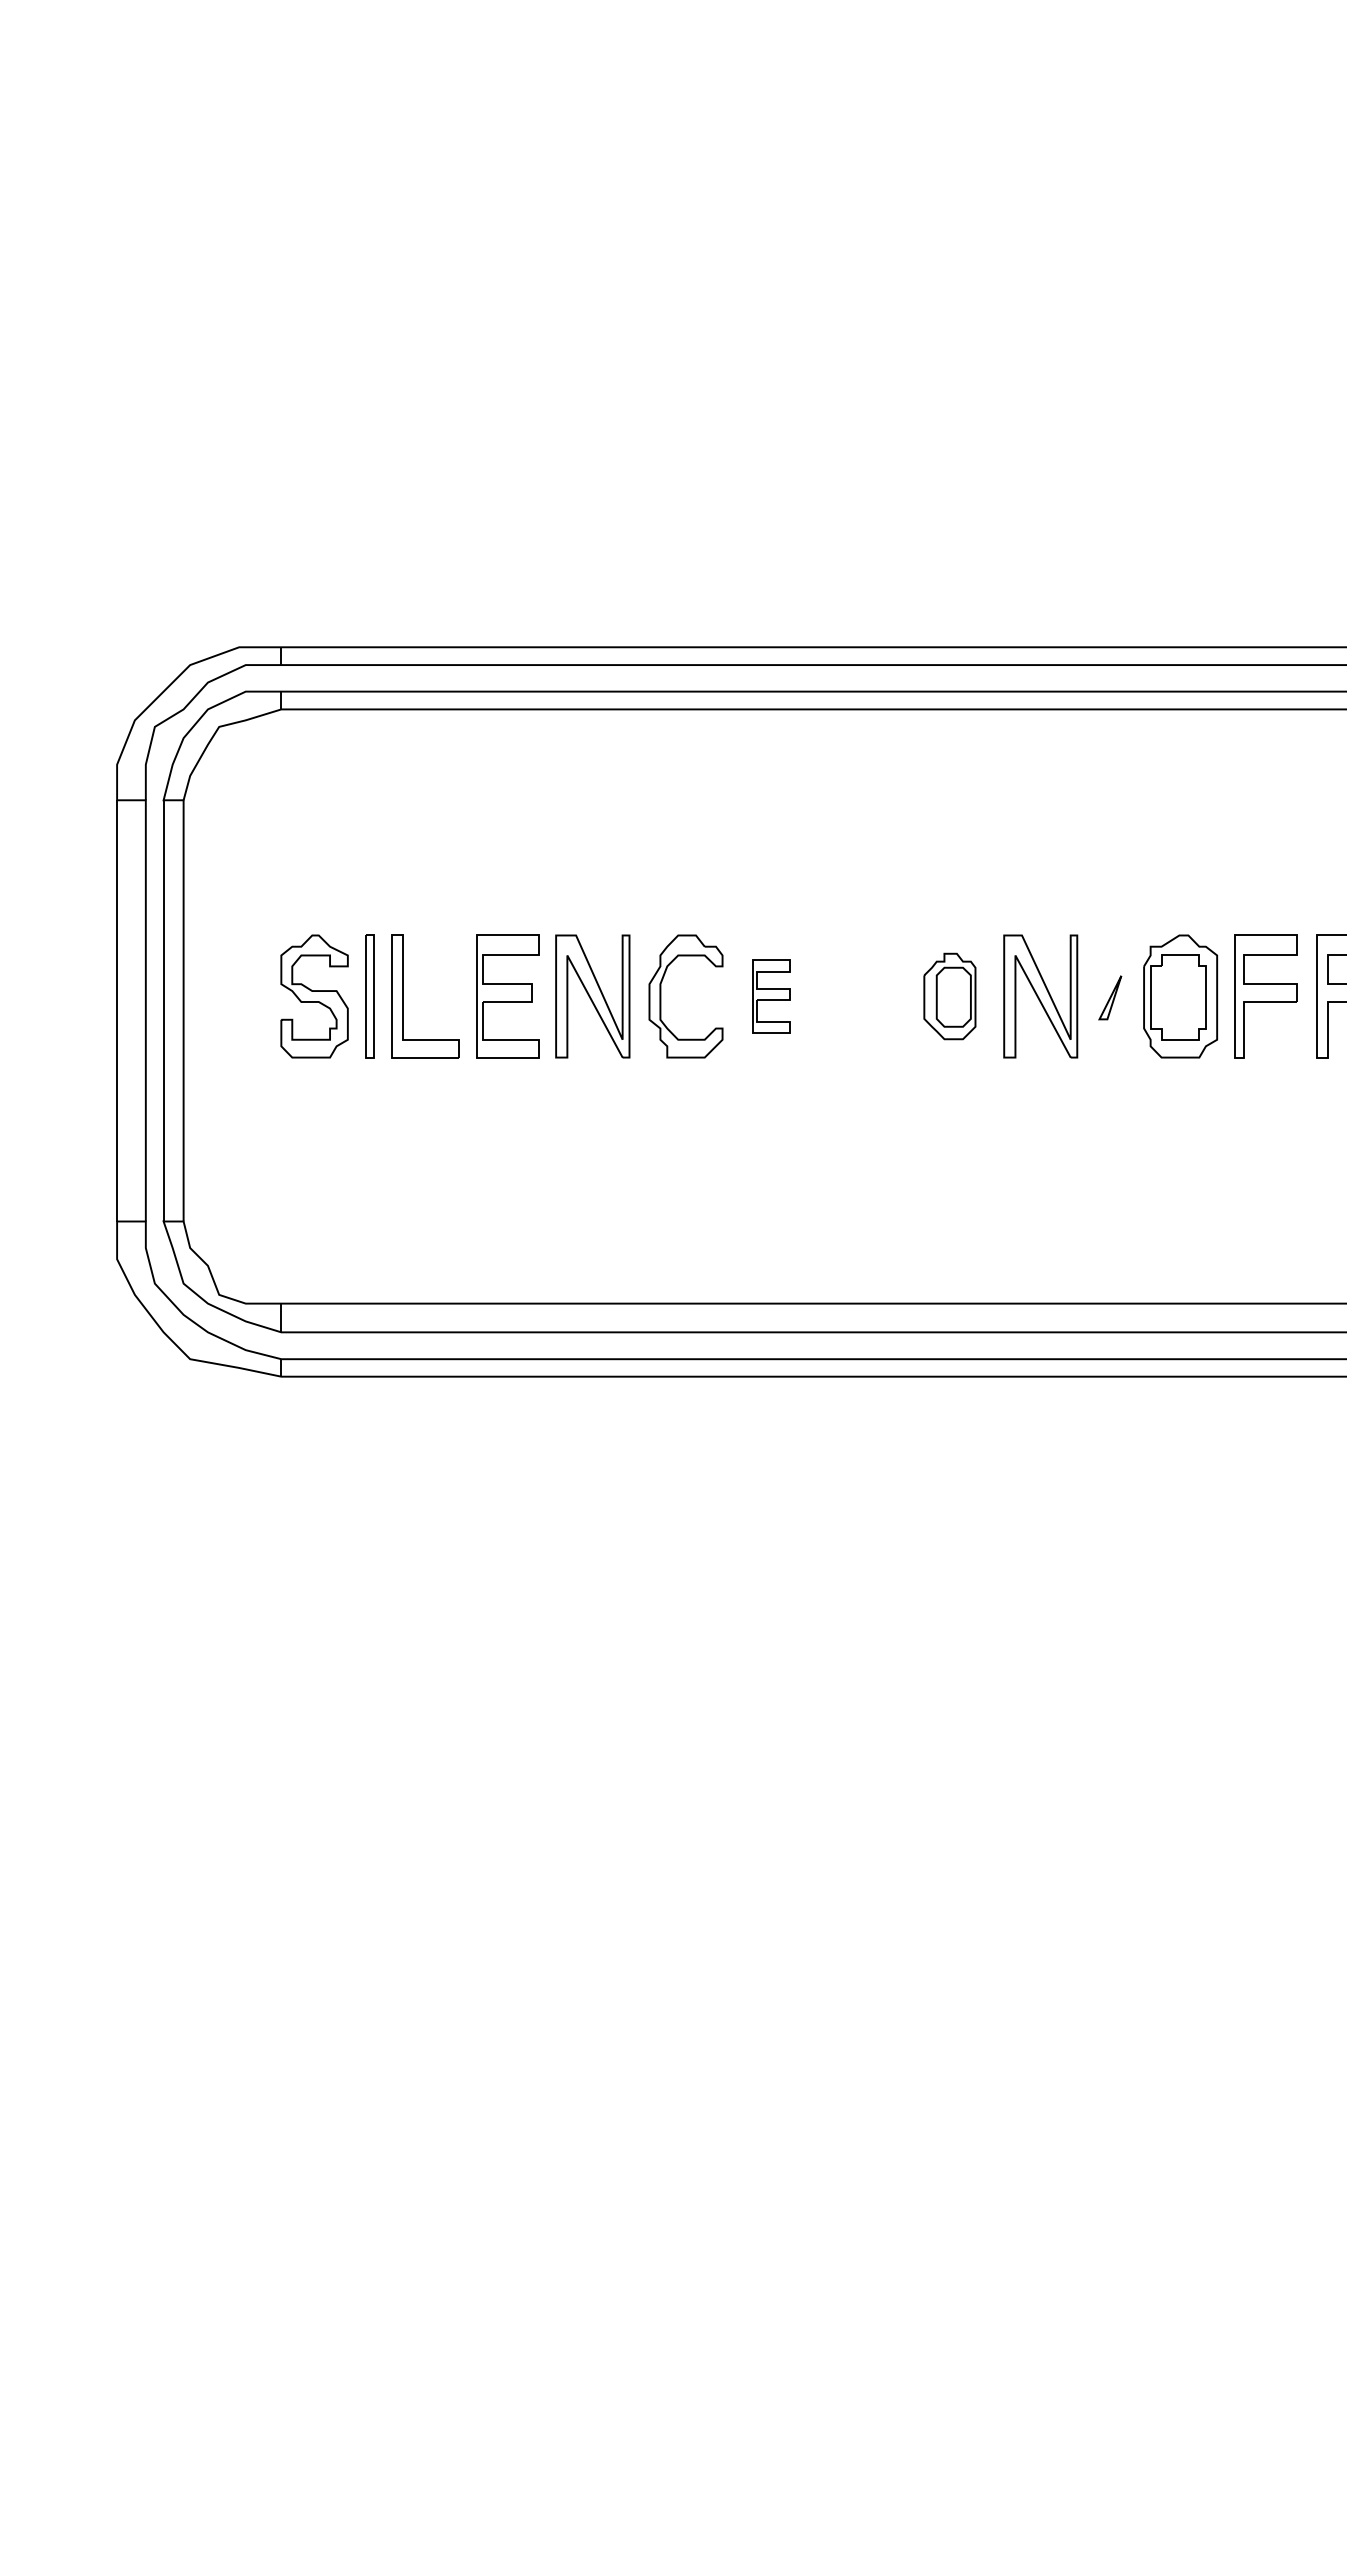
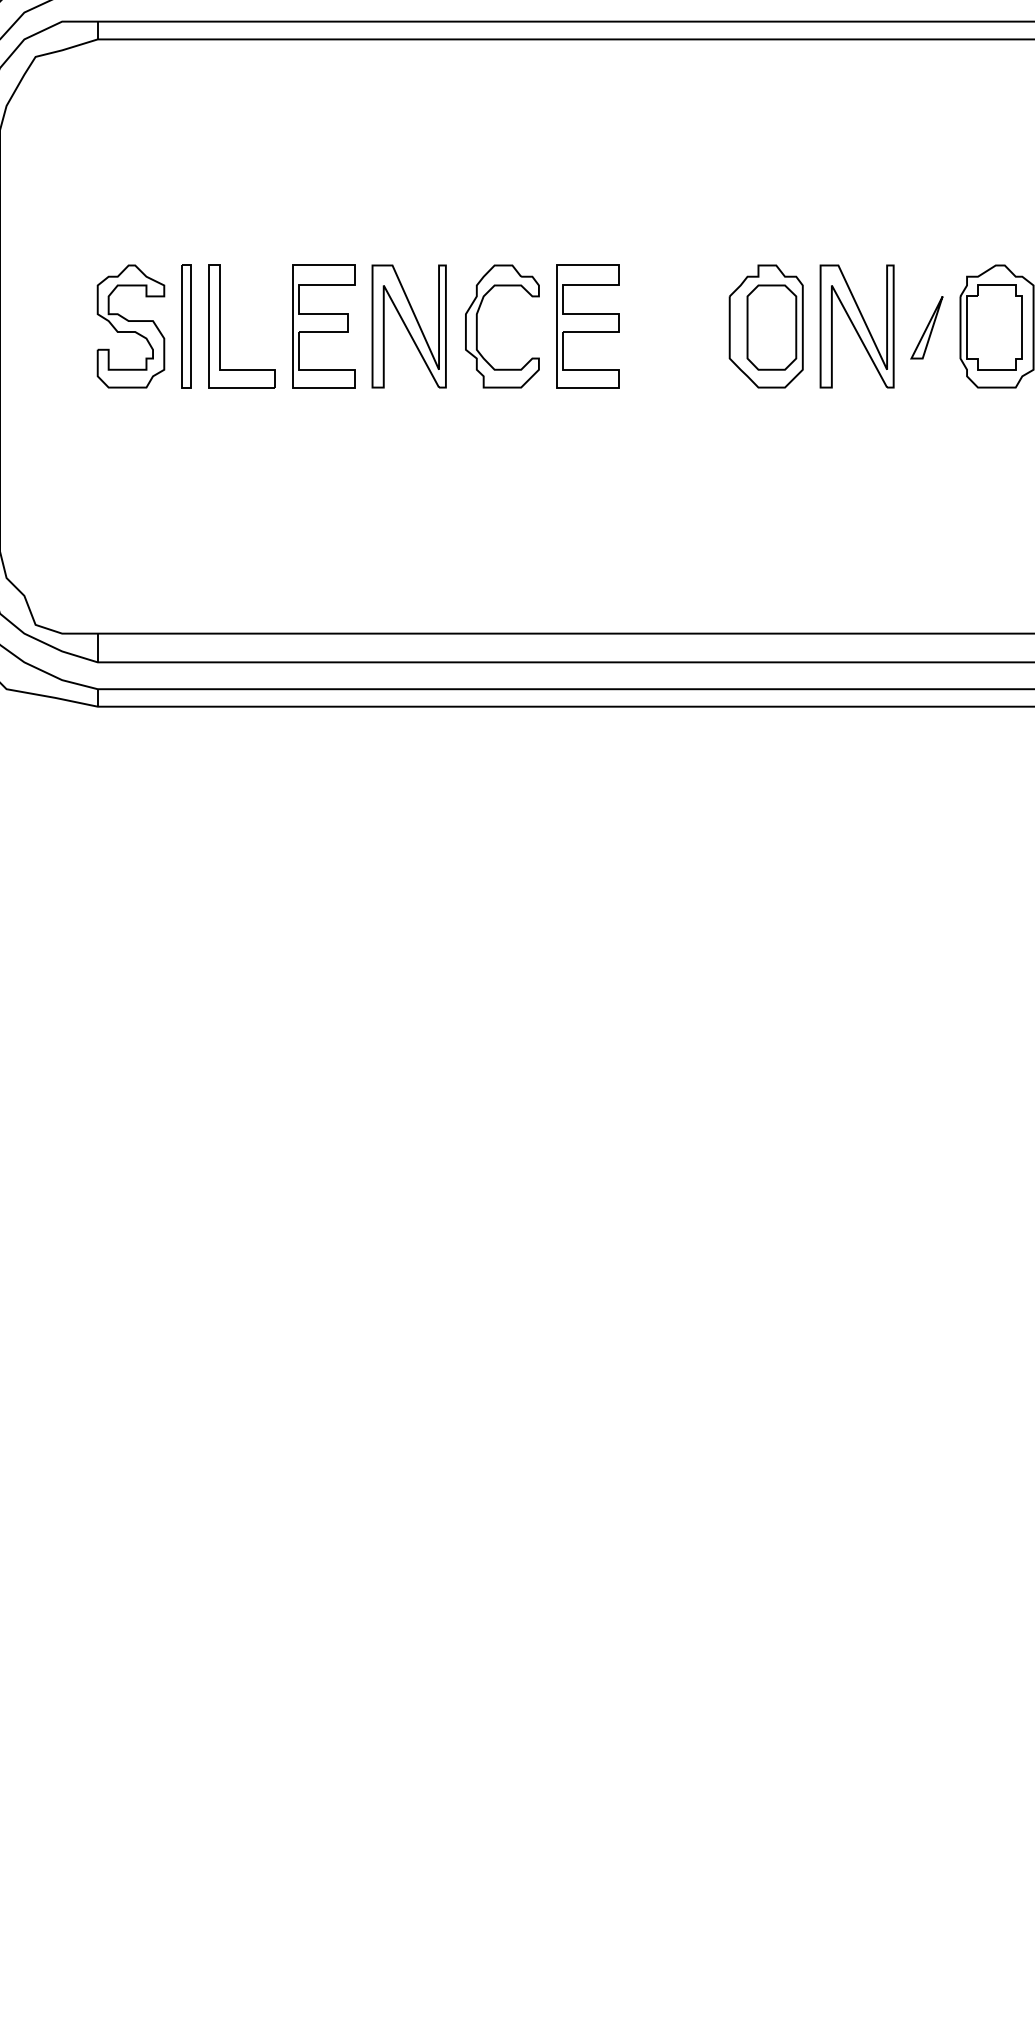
part: (770, 996) -> (586, 326), size x1.67
part: (949, 996) -> (765, 326), size x1.43
part: (1109, 997) -> (925, 327), size x1.43

